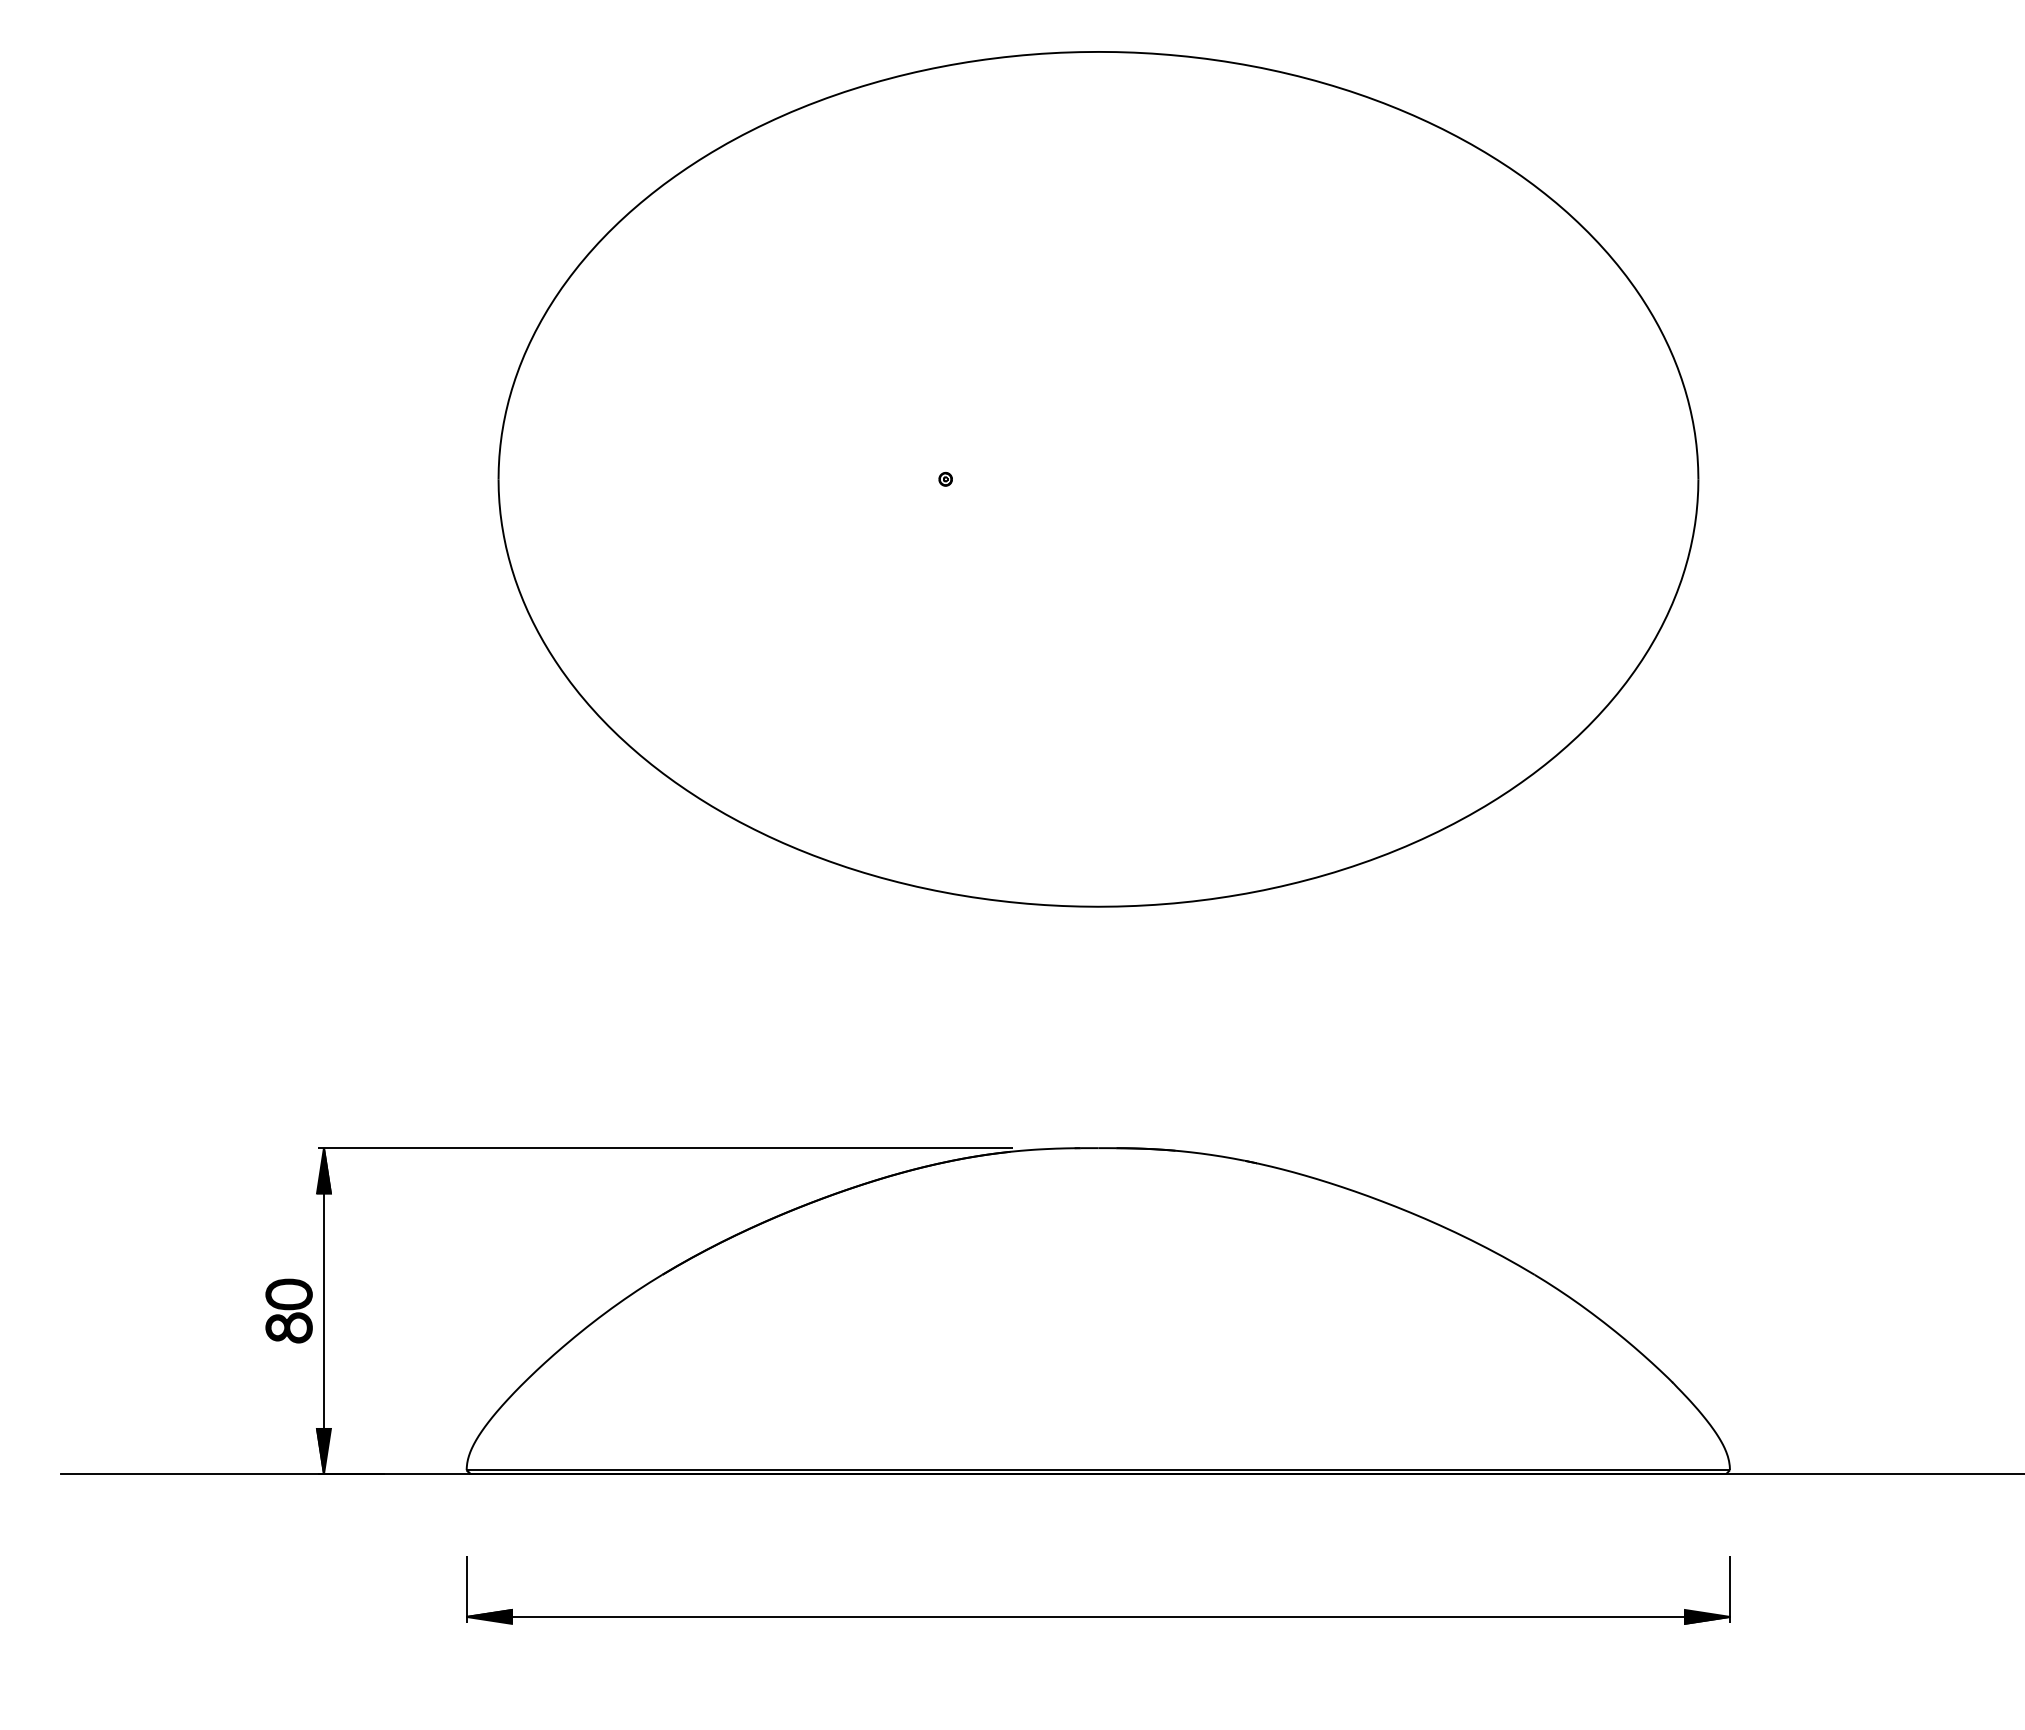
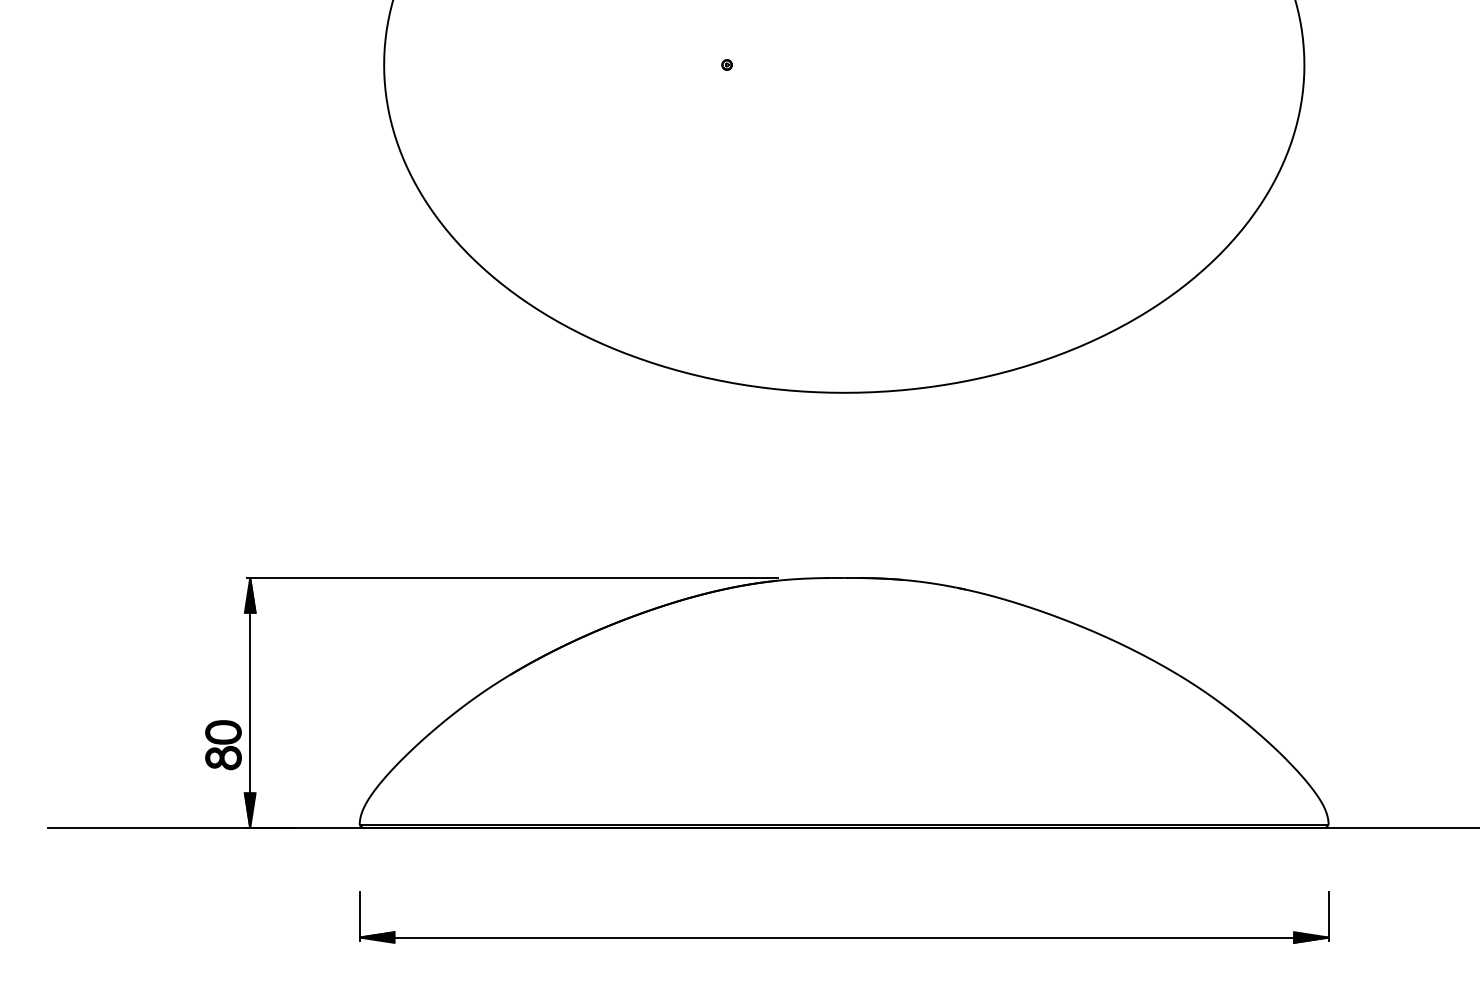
part: (288, 1310) -> (223, 744), moved

